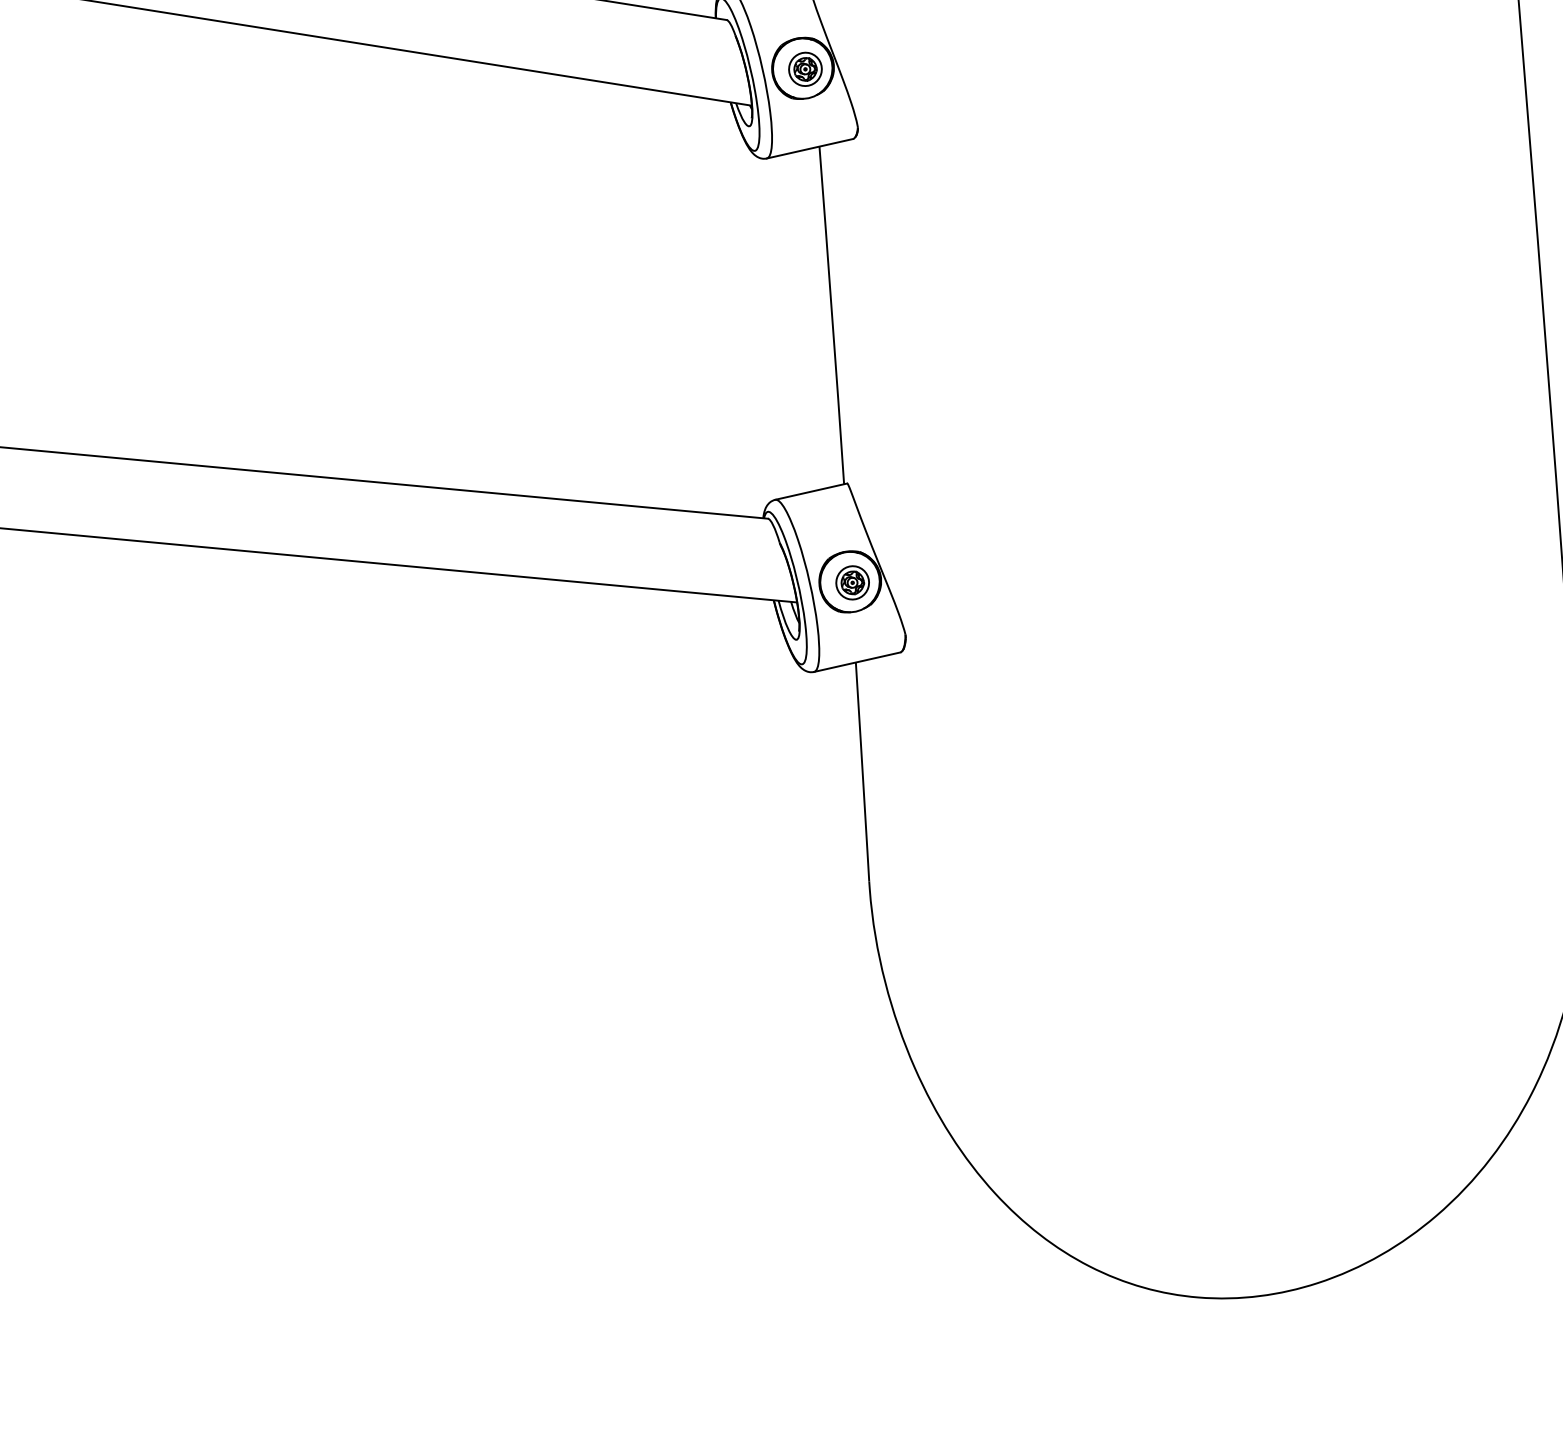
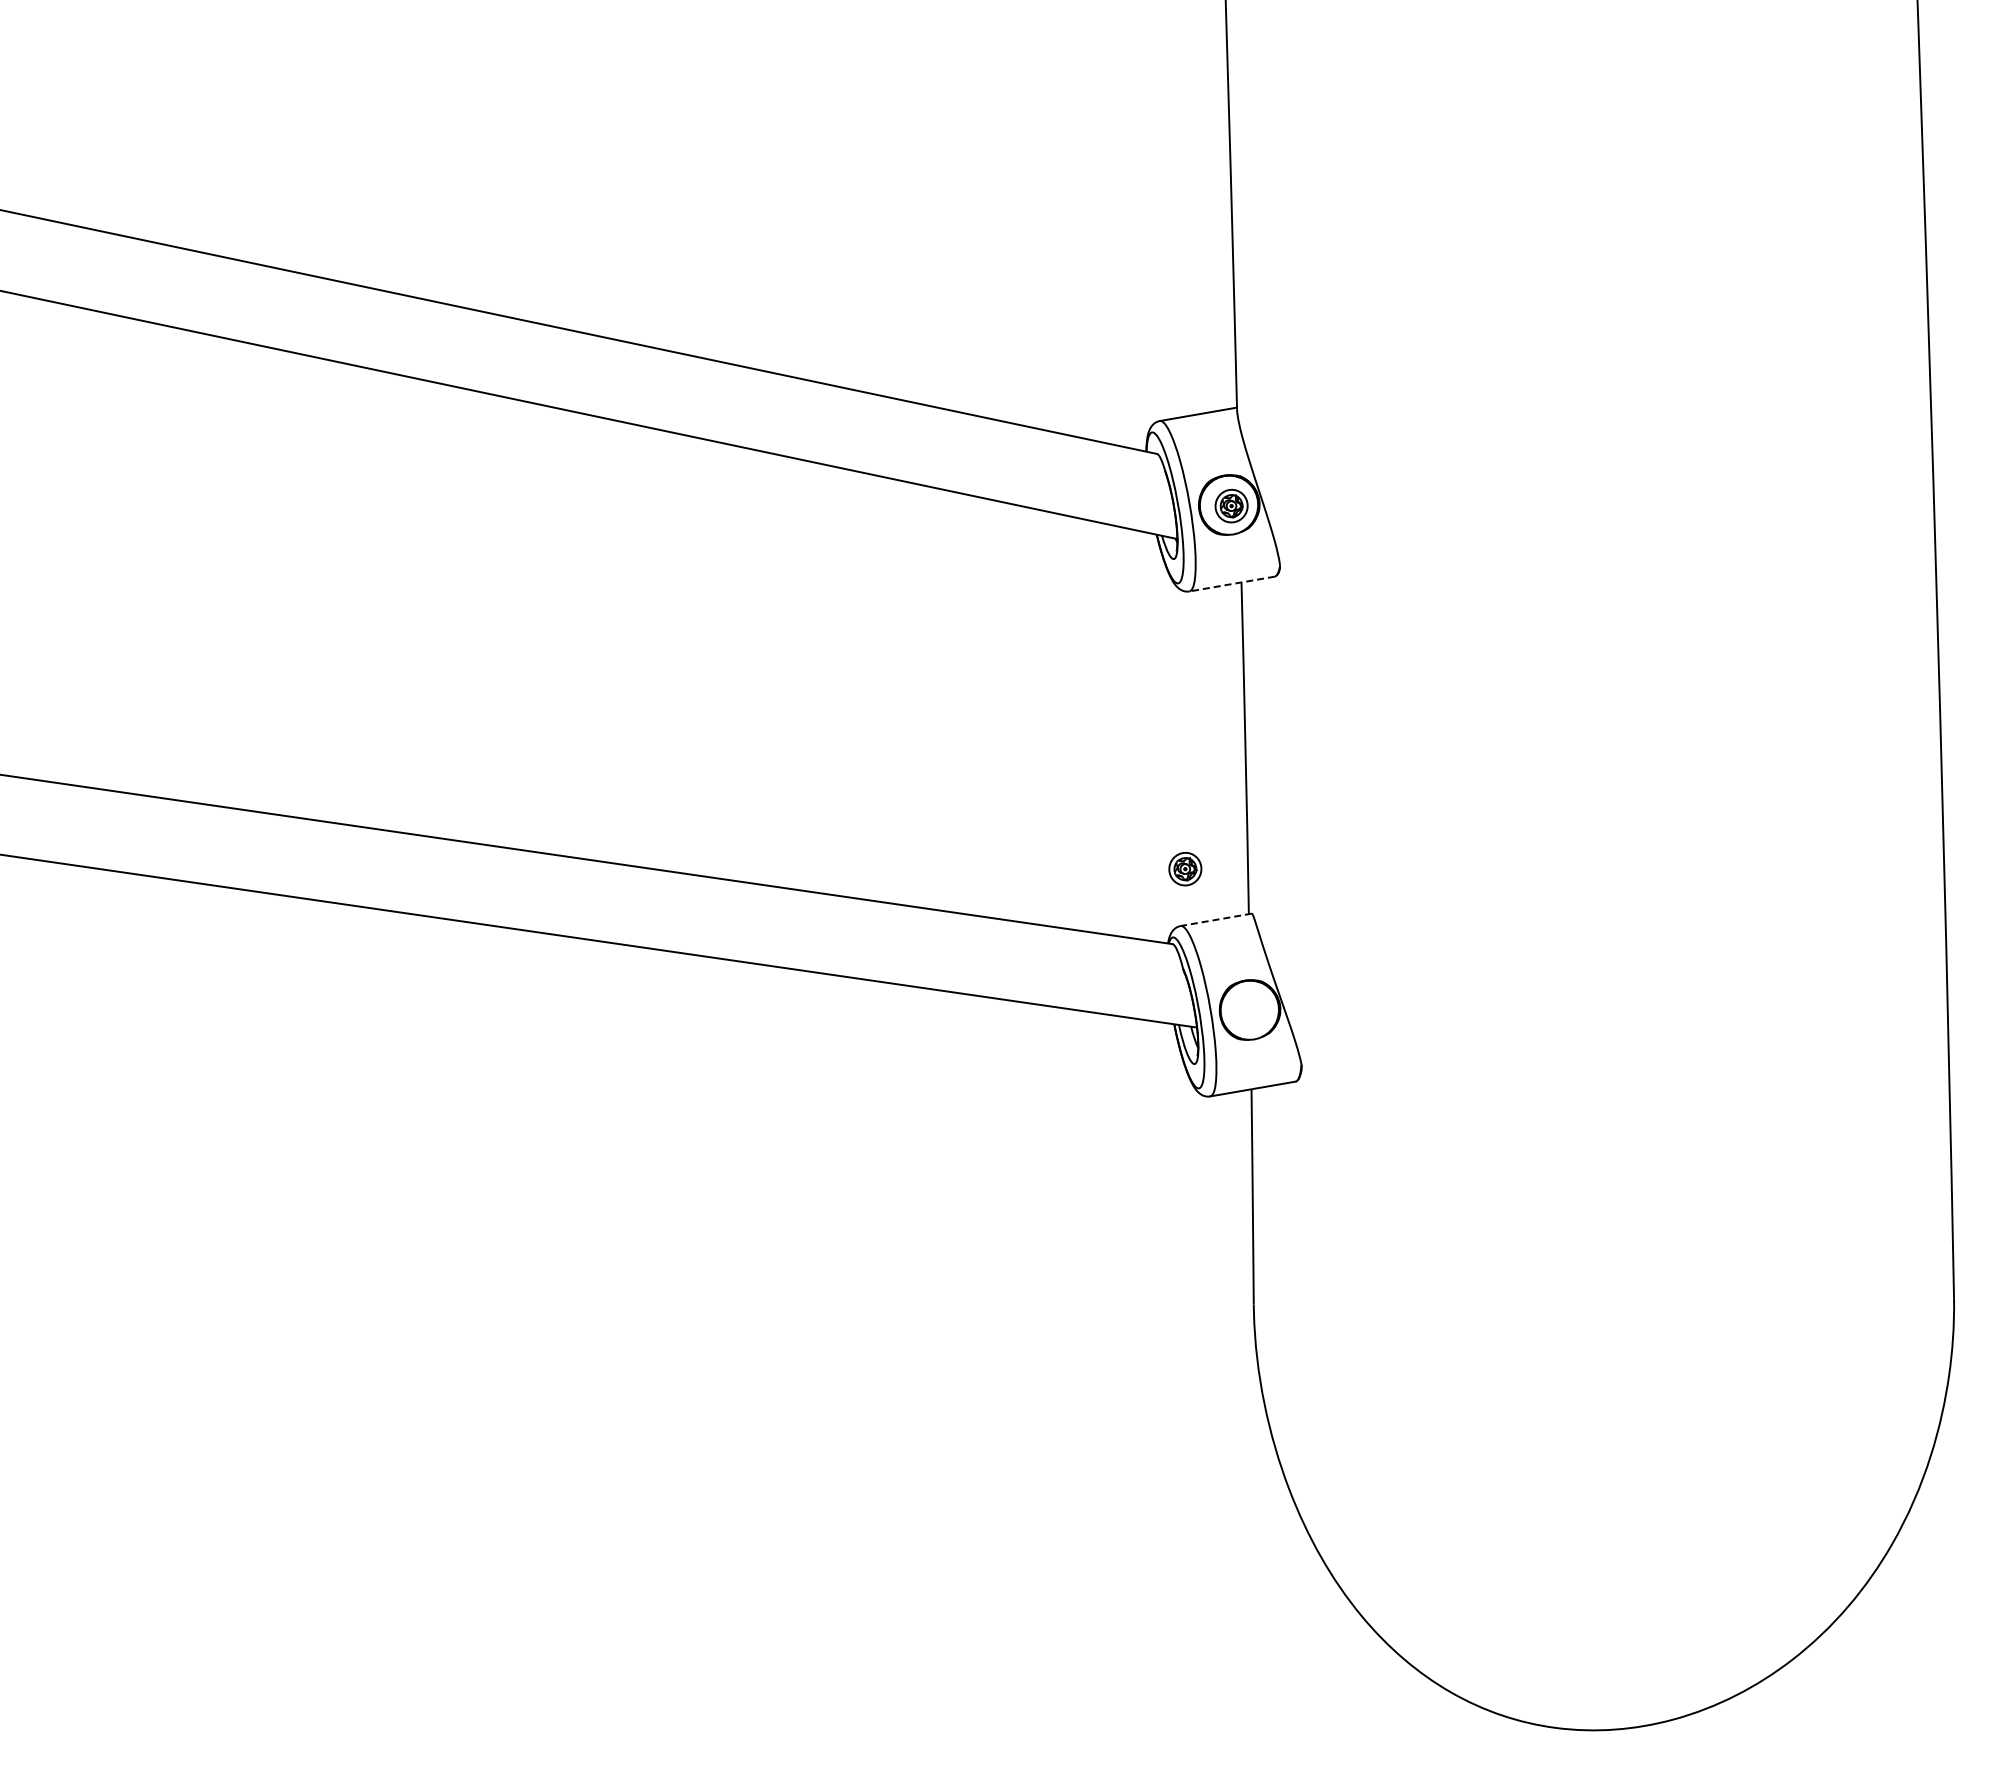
line: (809, 149) -> (1231, 584), solid -> dashed
line: (810, 491) -> (1215, 919), solid -> dashed
part: (852, 583) -> (1185, 869), moved

